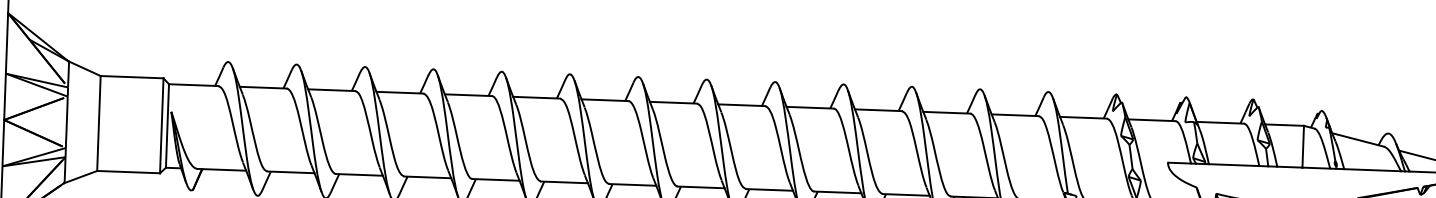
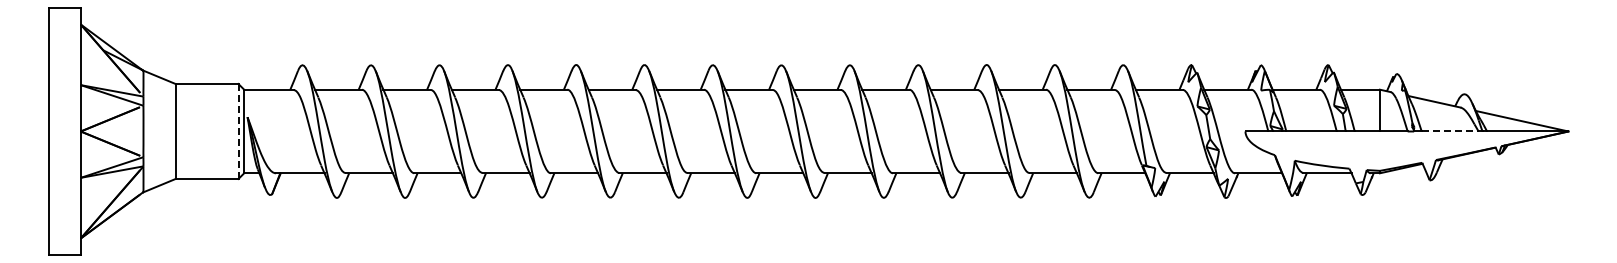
line: (161, 126) -> (238, 132), solid -> dashed
line: (1372, 170) -> (1450, 131), solid -> dashed

